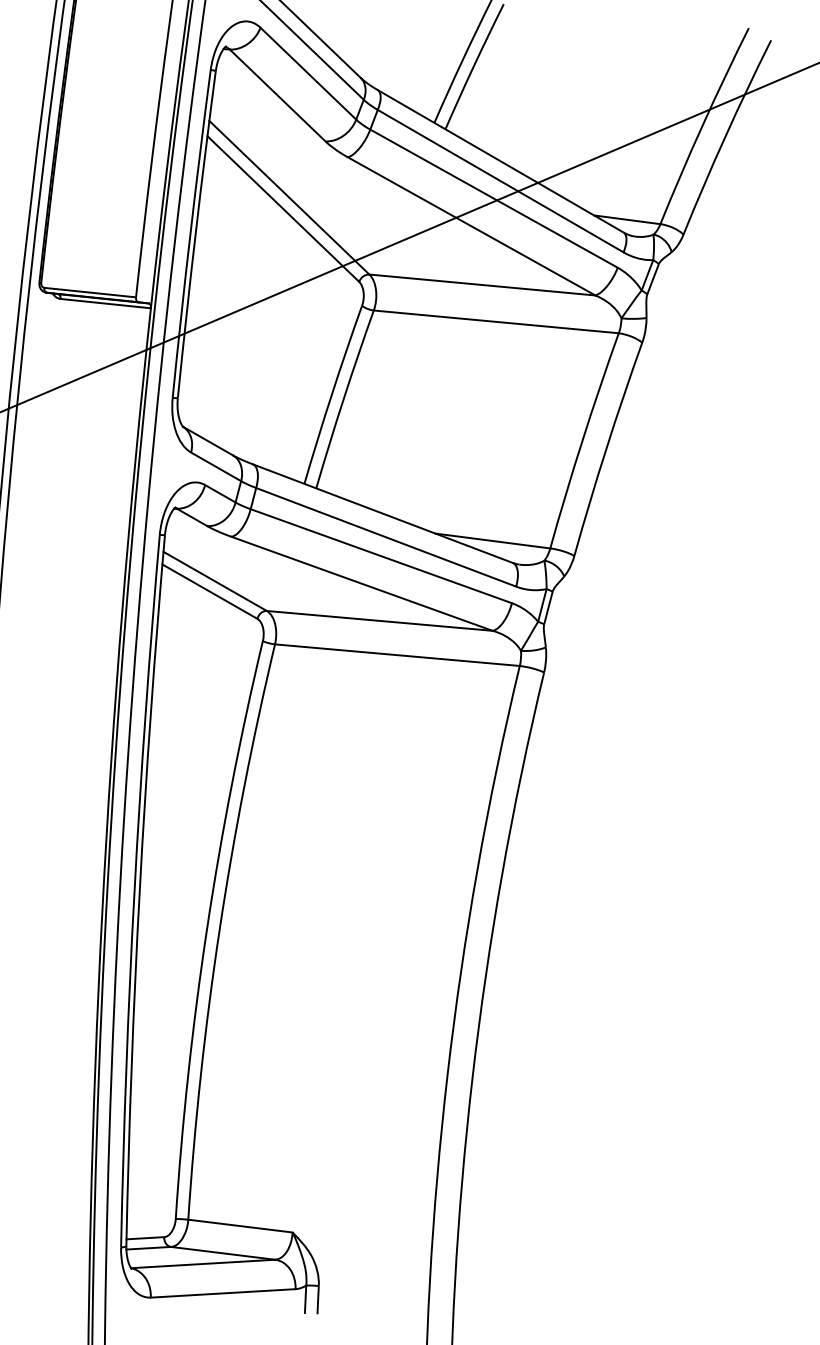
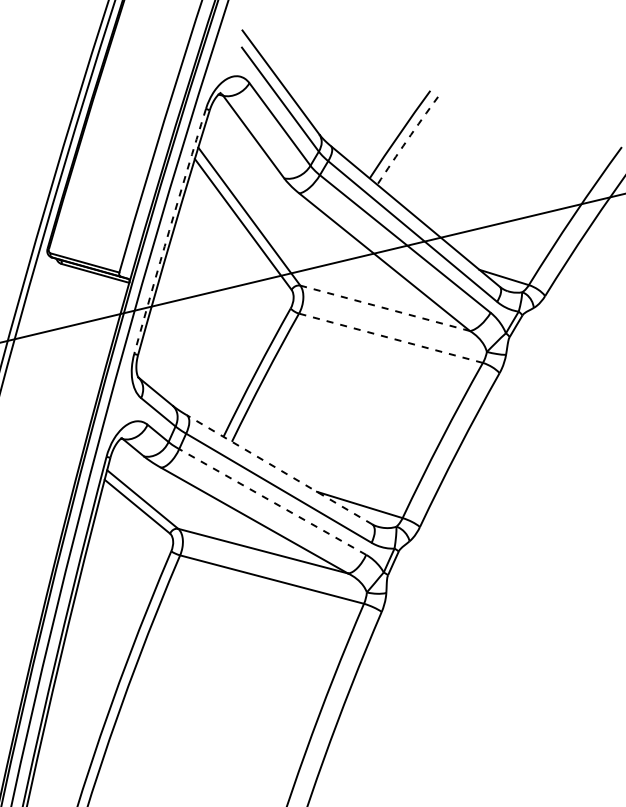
arc: (473, 66) -> (406, 140), solid -> dashed
arc: (190, 233) -> (169, 230), solid -> dashed
line: (481, 284) -> (384, 307), solid -> dashed
line: (495, 321) -> (390, 337), solid -> dashed
line: (382, 513) -> (279, 469), solid -> dashed
line: (381, 556) -> (272, 502), solid -> dashed

